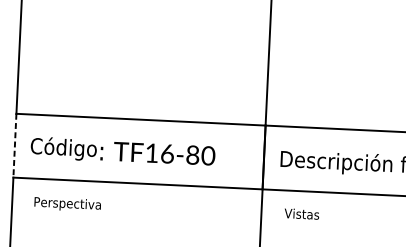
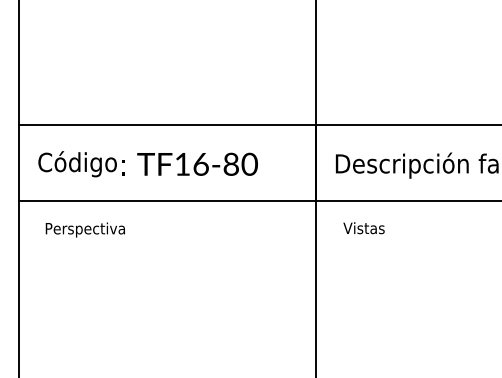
line: (14, 146) -> (19, 163), dashed -> solid

